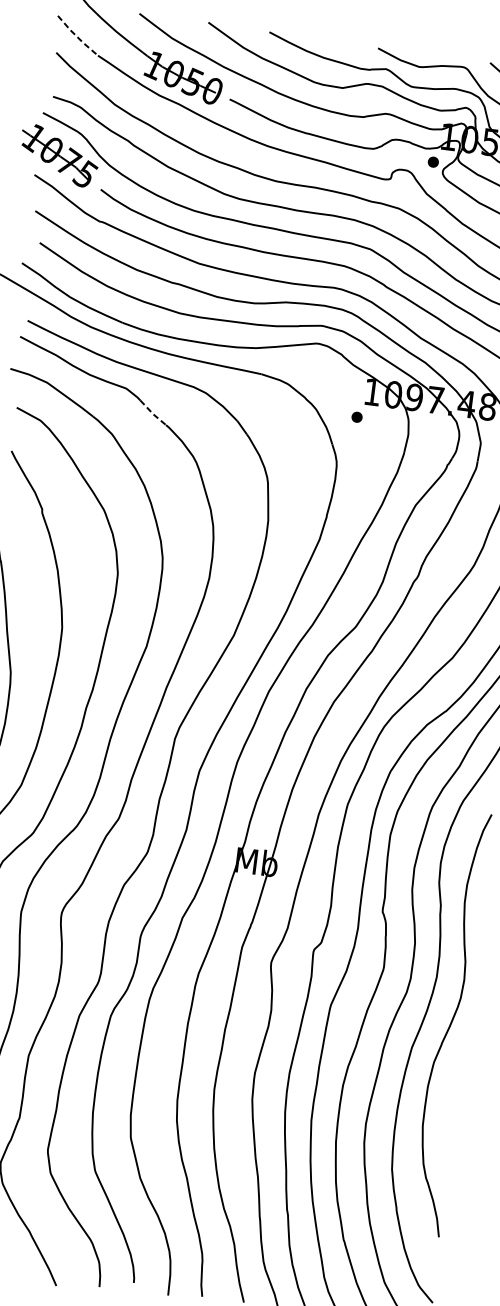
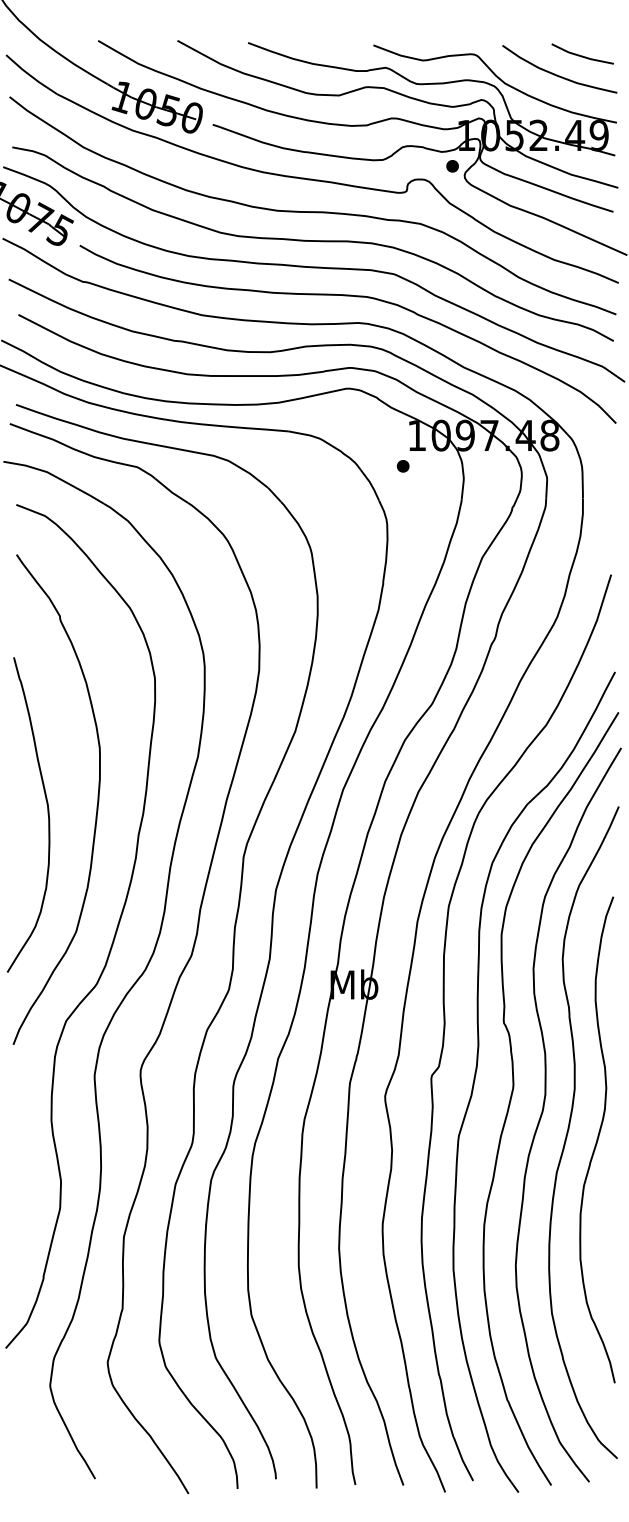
line: (76, 37) -> (30, 76), dashed -> solid
line: (152, 414) -> (171, 492), dashed -> solid

